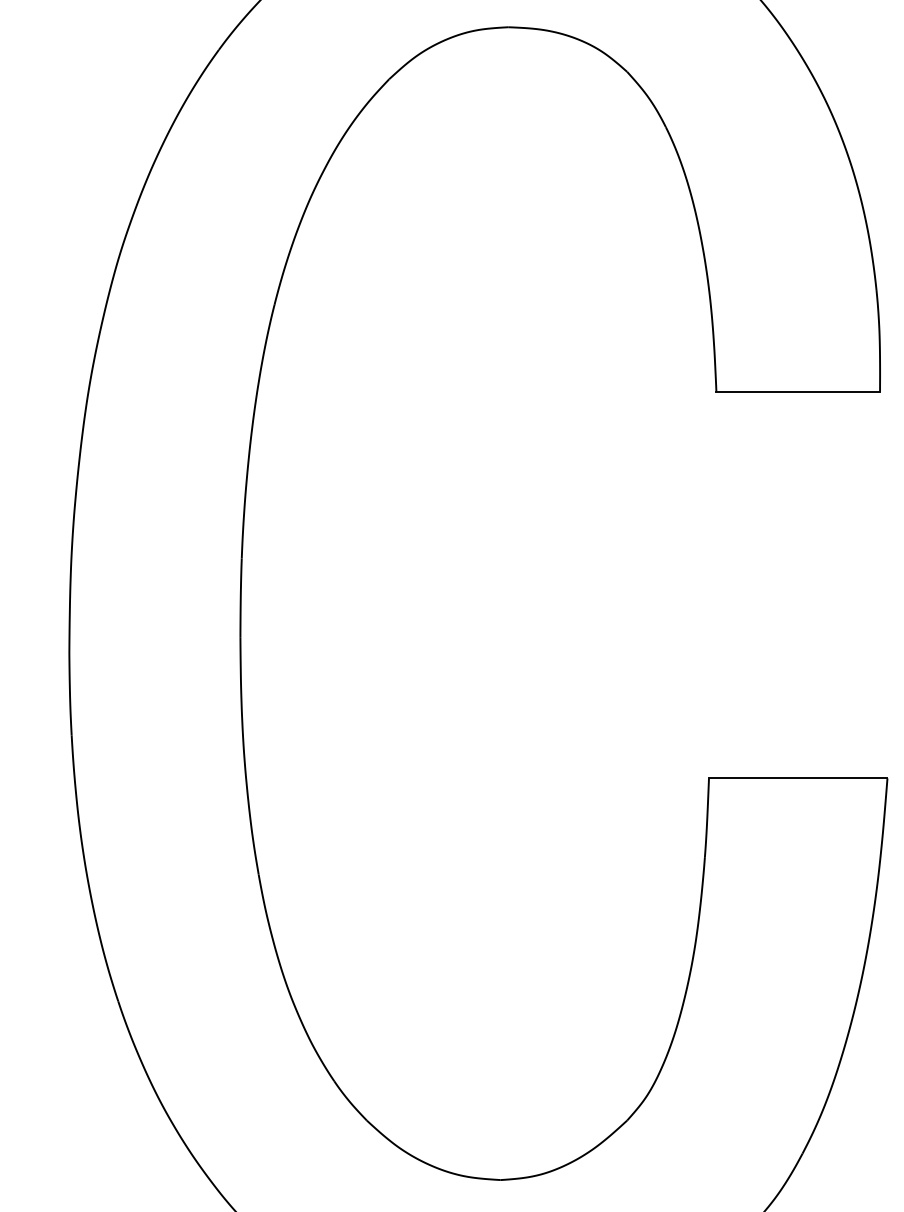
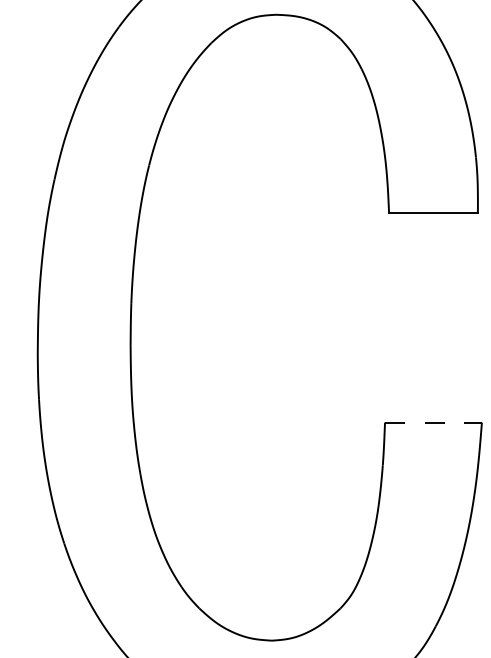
line: (798, 778) -> (433, 422), solid -> dashed

